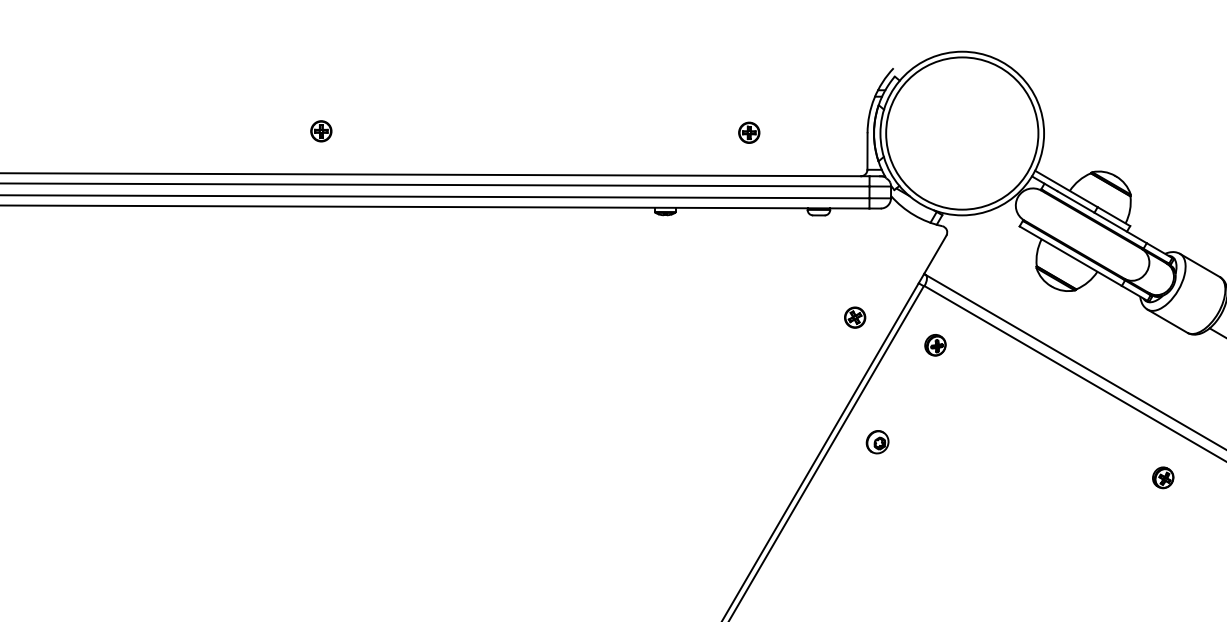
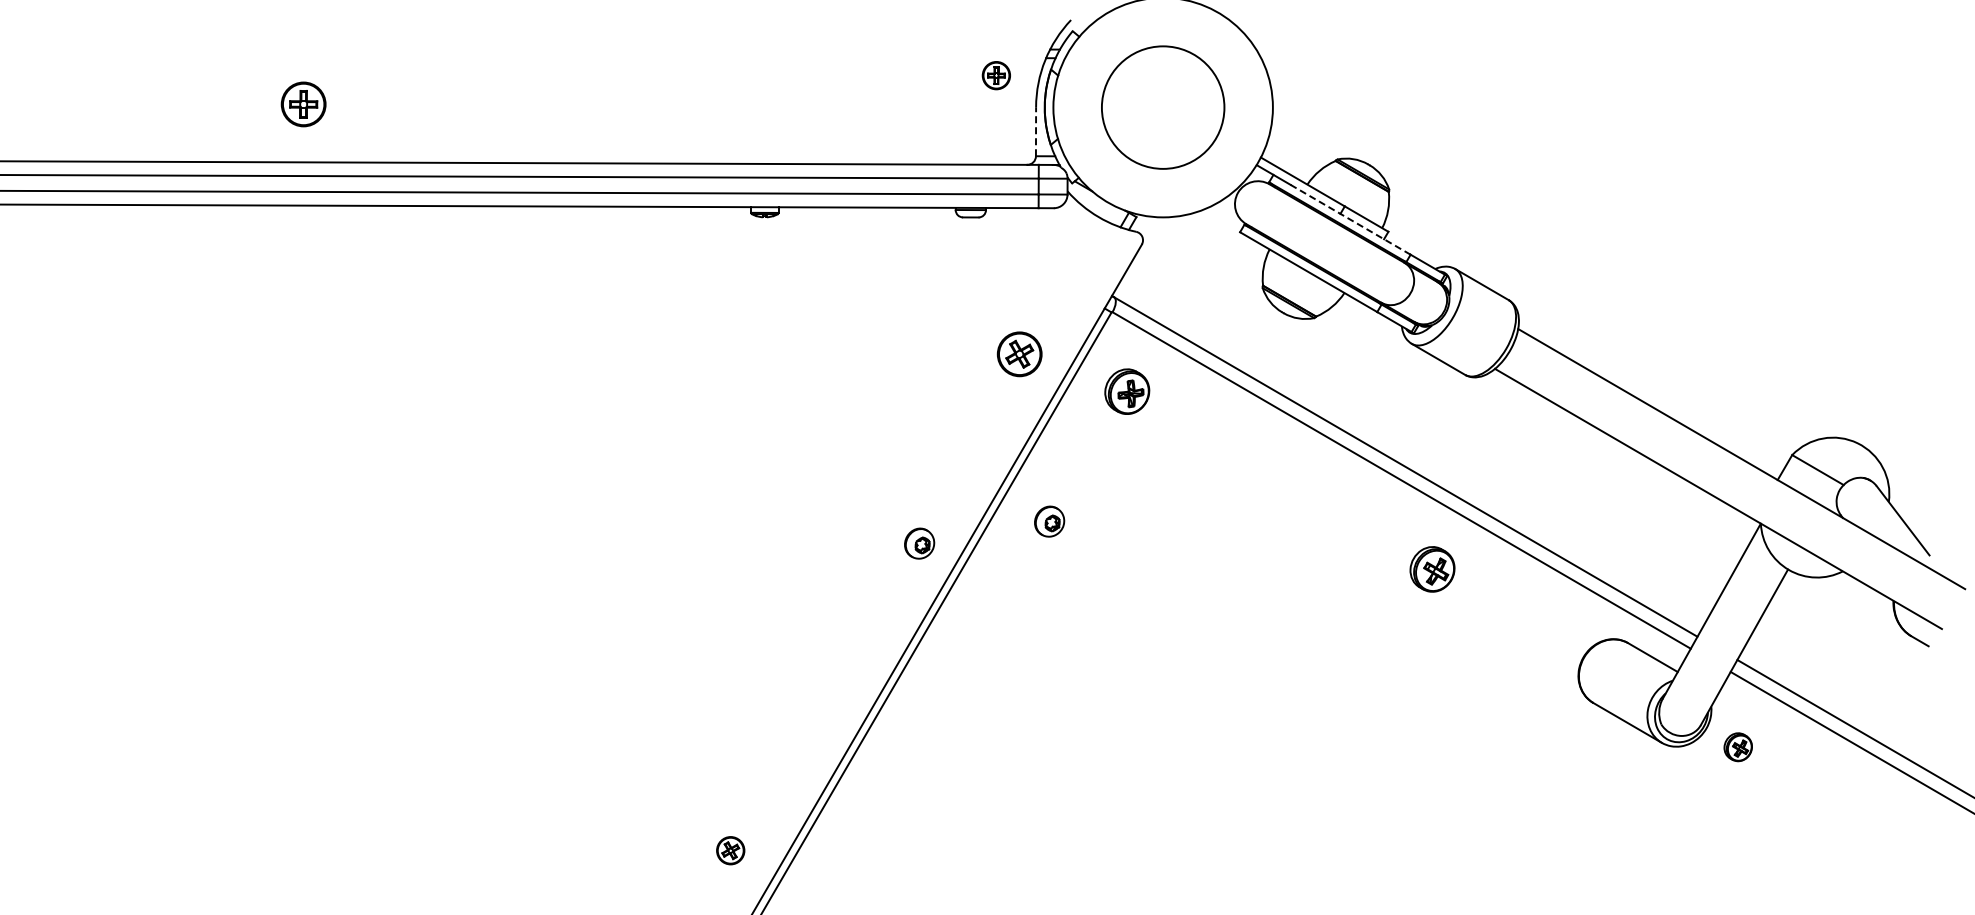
part: (320, 131) -> (302, 104), size x1.6
part: (748, 132) -> (995, 75), moved
circle: (962, 133) -> (1163, 107), size x0.6
line: (867, 151) -> (1036, 131), solid -> dashed
line: (1101, 216) -> (1350, 219), solid -> dashed
part: (854, 317) -> (1018, 354), size x1.6
part: (934, 345) -> (1126, 391), size x1.6
part: (780, 458) -> (919, 543), added
part: (1163, 477) -> (1432, 569), size x1.6

